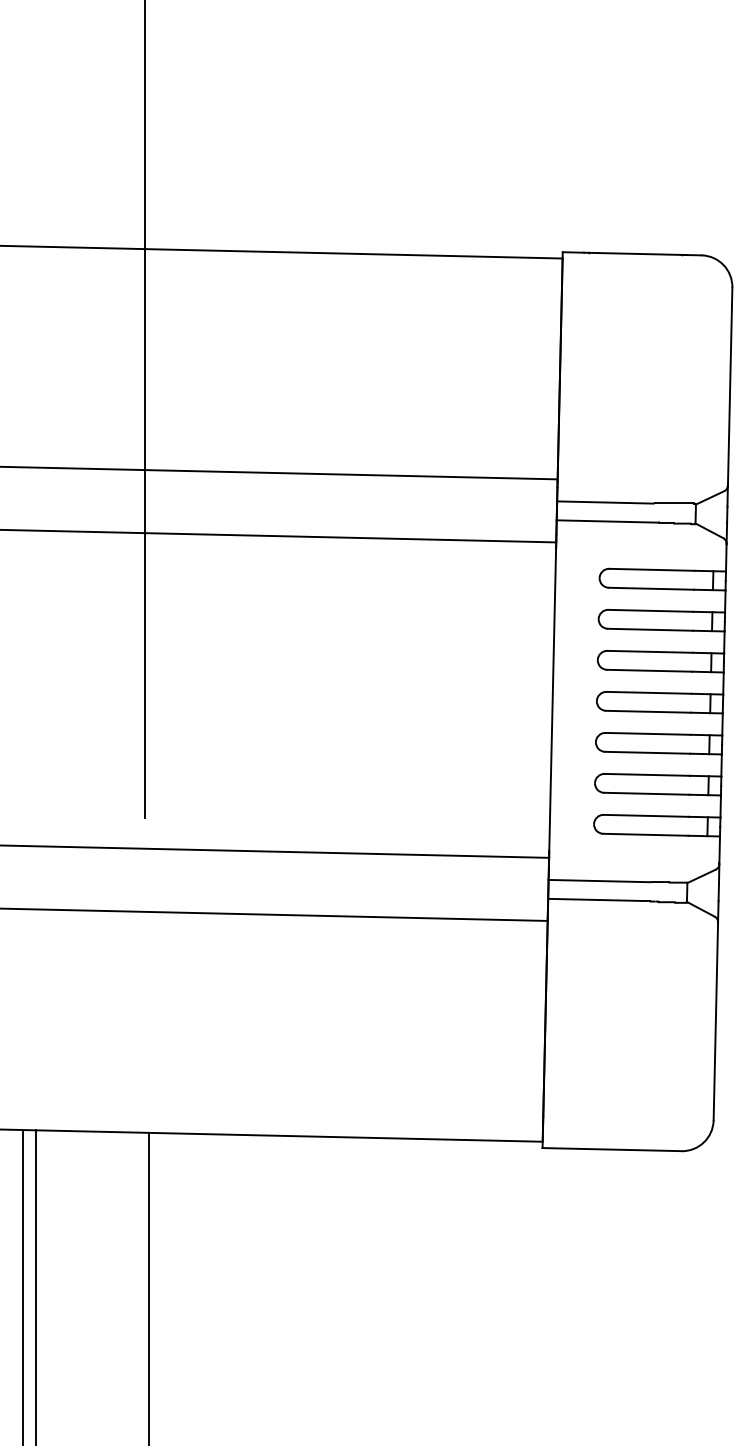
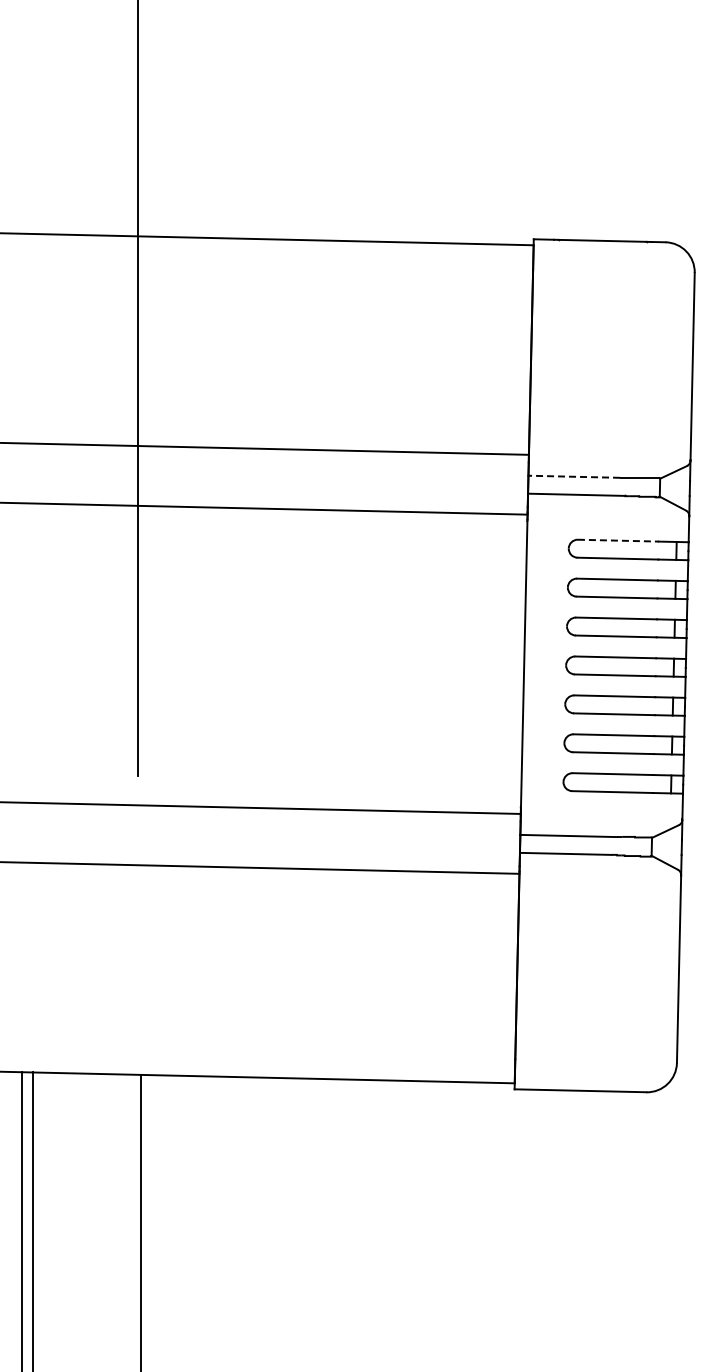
line: (605, 502) -> (574, 476), solid -> dashed
line: (652, 569) -> (618, 540), solid -> dashed

